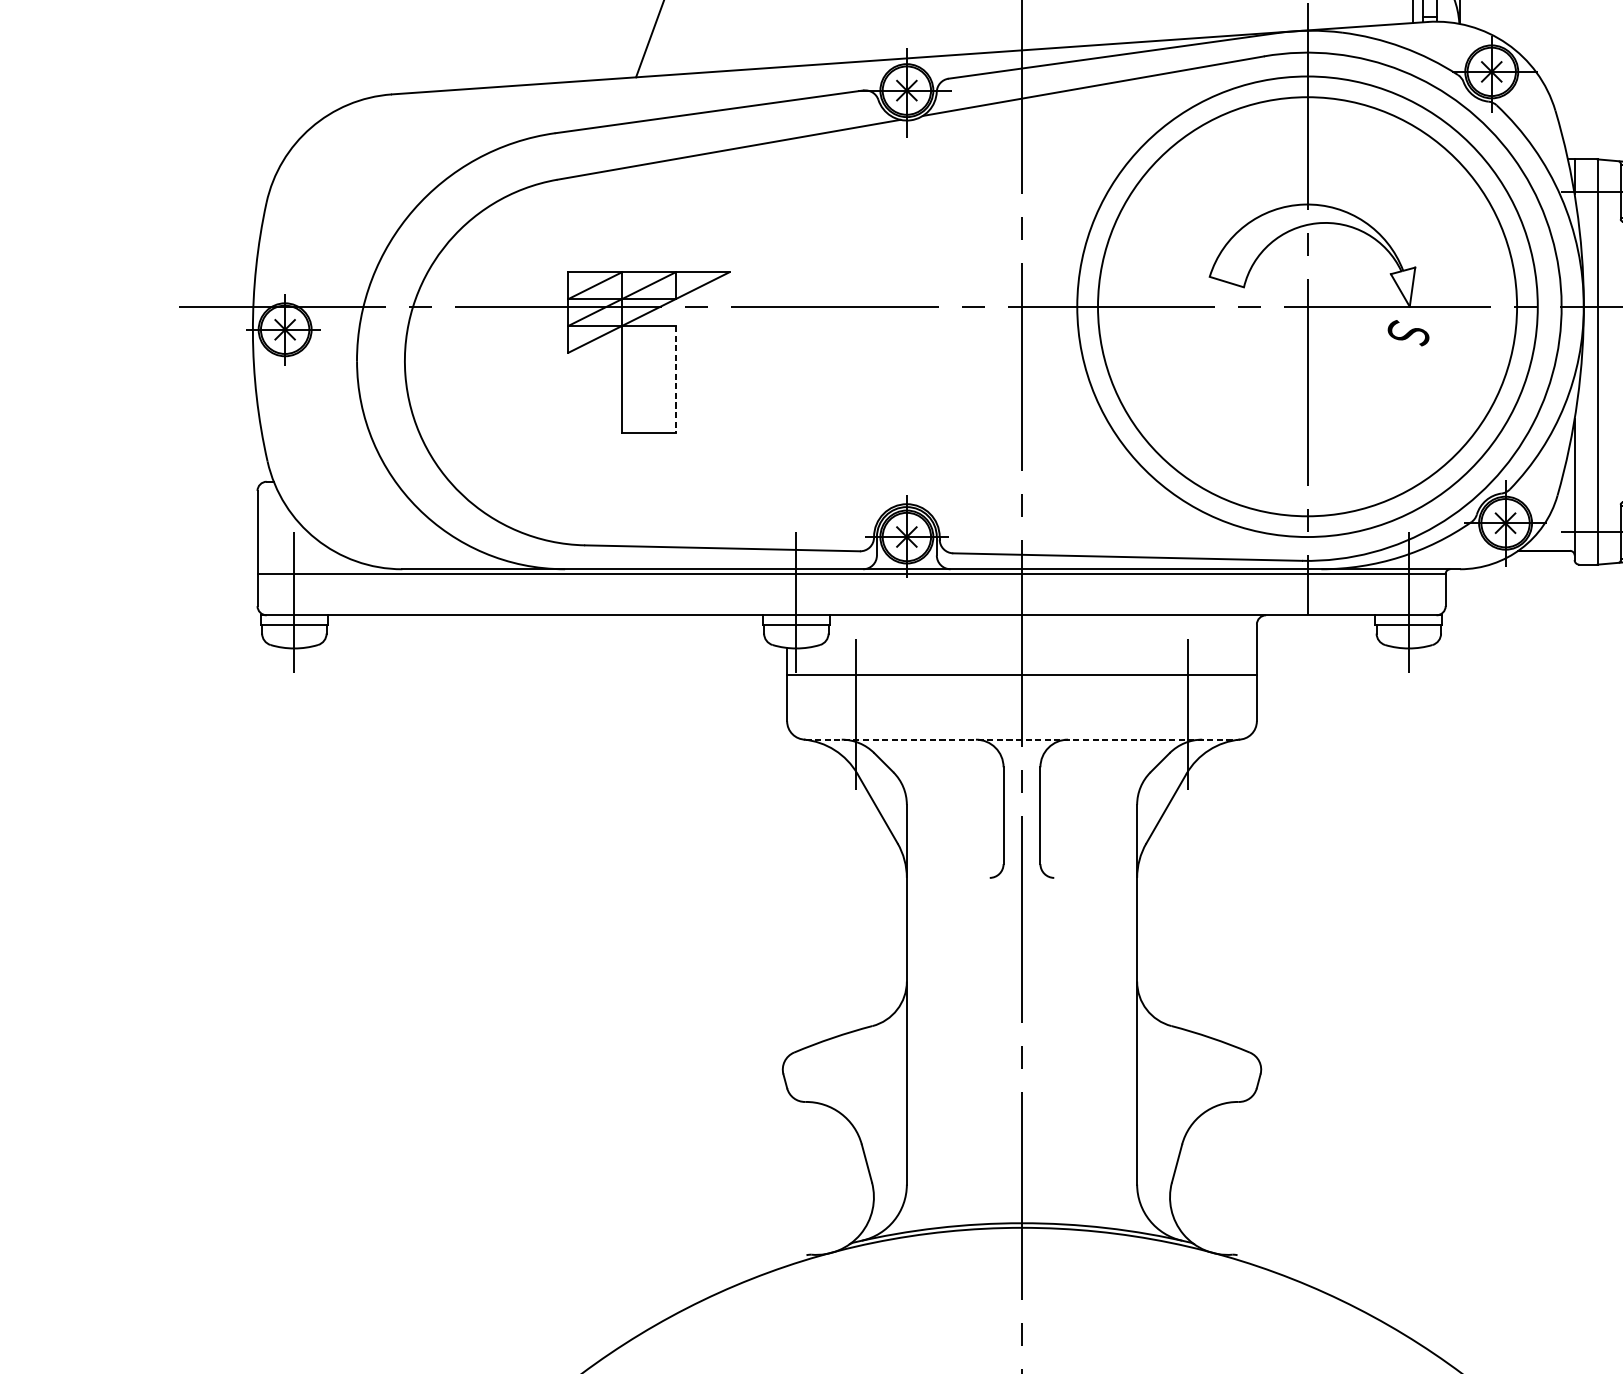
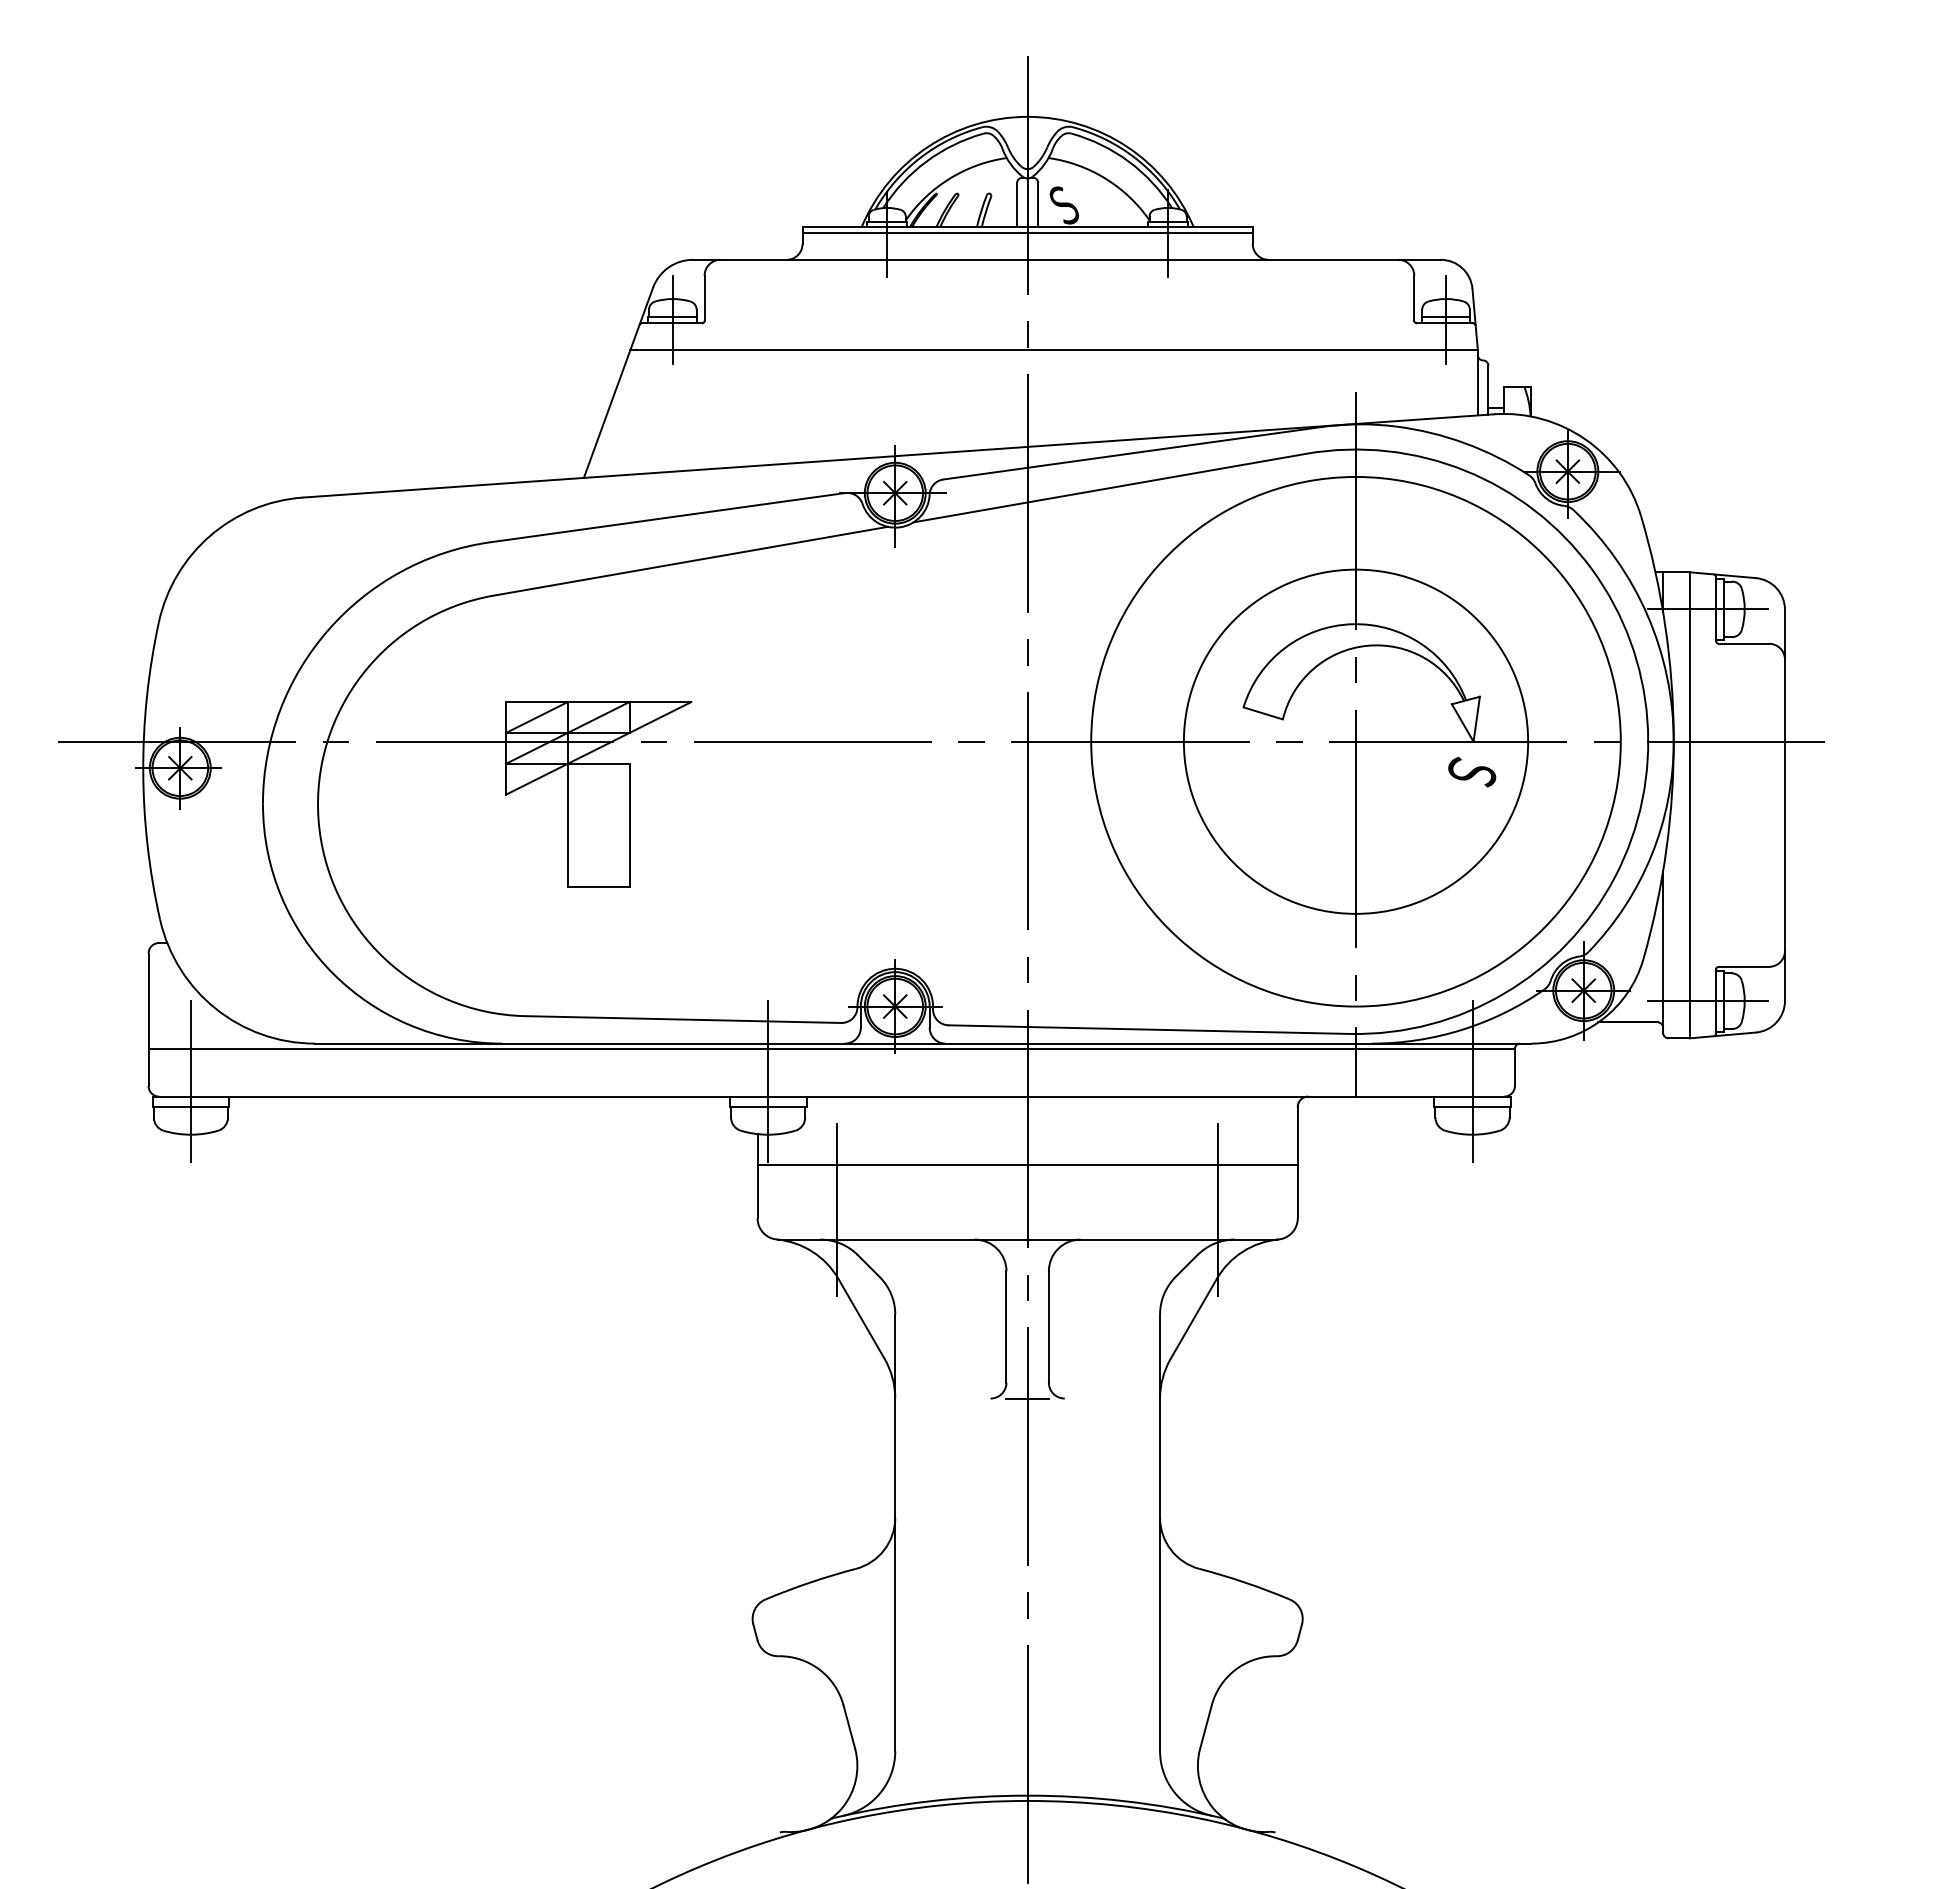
circle: (1307, 306) -> (1355, 741), size x0.71
line: (675, 379) -> (629, 825), dashed -> solid
line: (1021, 739) -> (1027, 1239), dashed -> solid
line: (1021, 877) -> (1027, 1398), added

